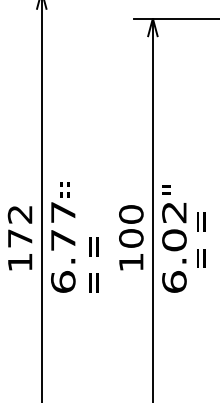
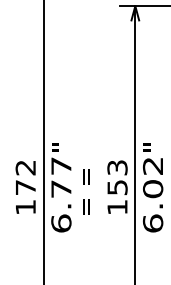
text: (60, 189) -> (59, 147), = = -> "
text: (131, 226) -> (117, 177), 100 -> 153
text: (93, 264) -> (86, 191), moved

